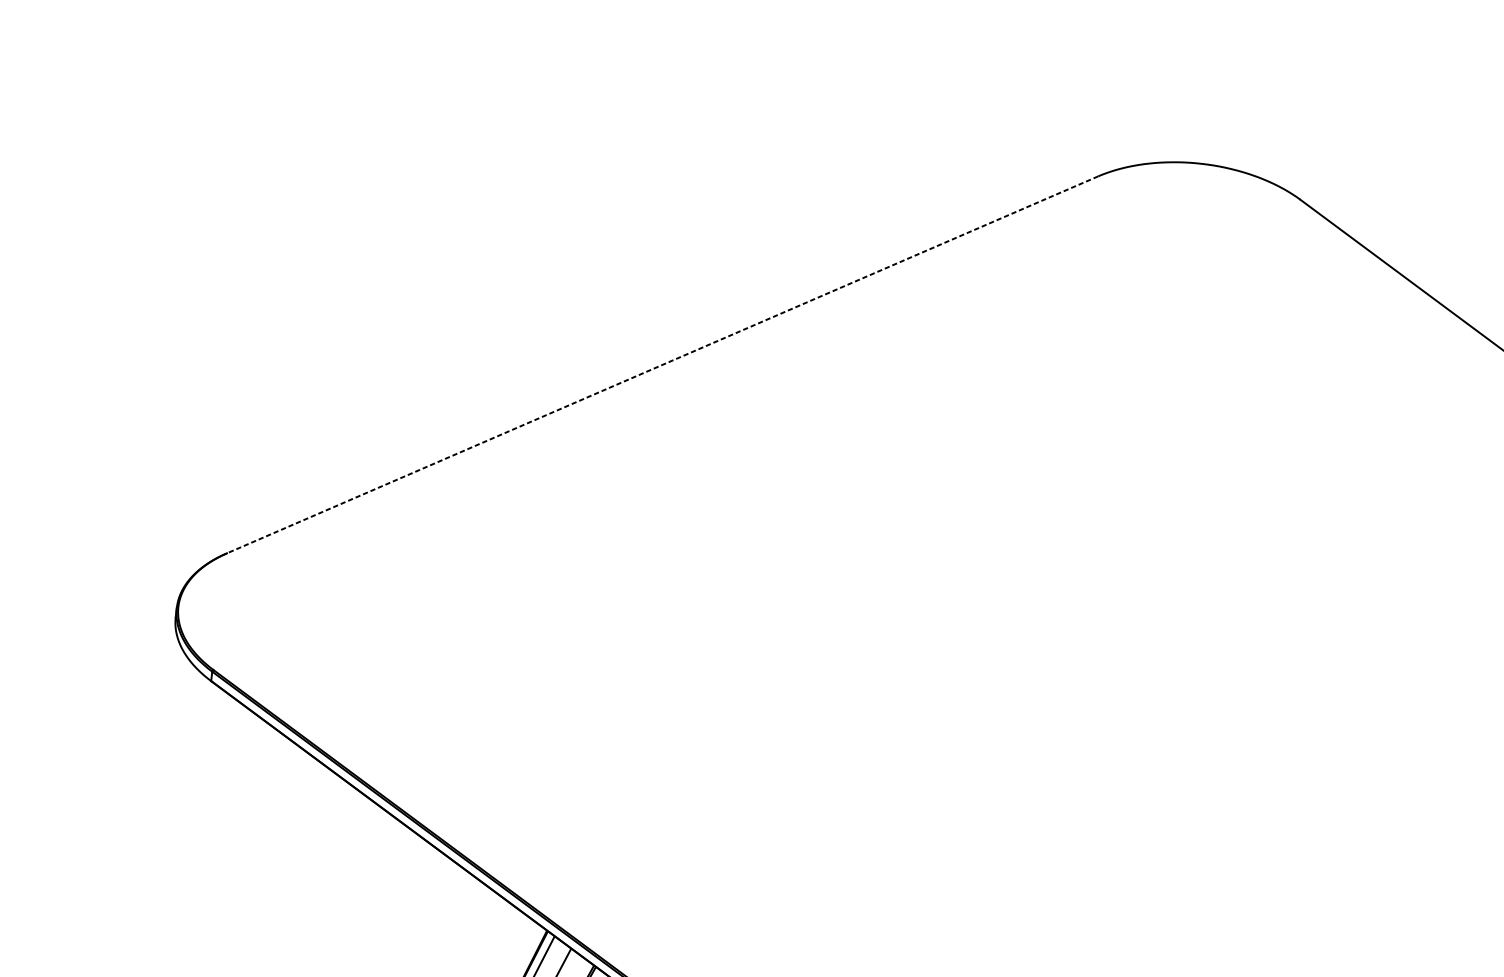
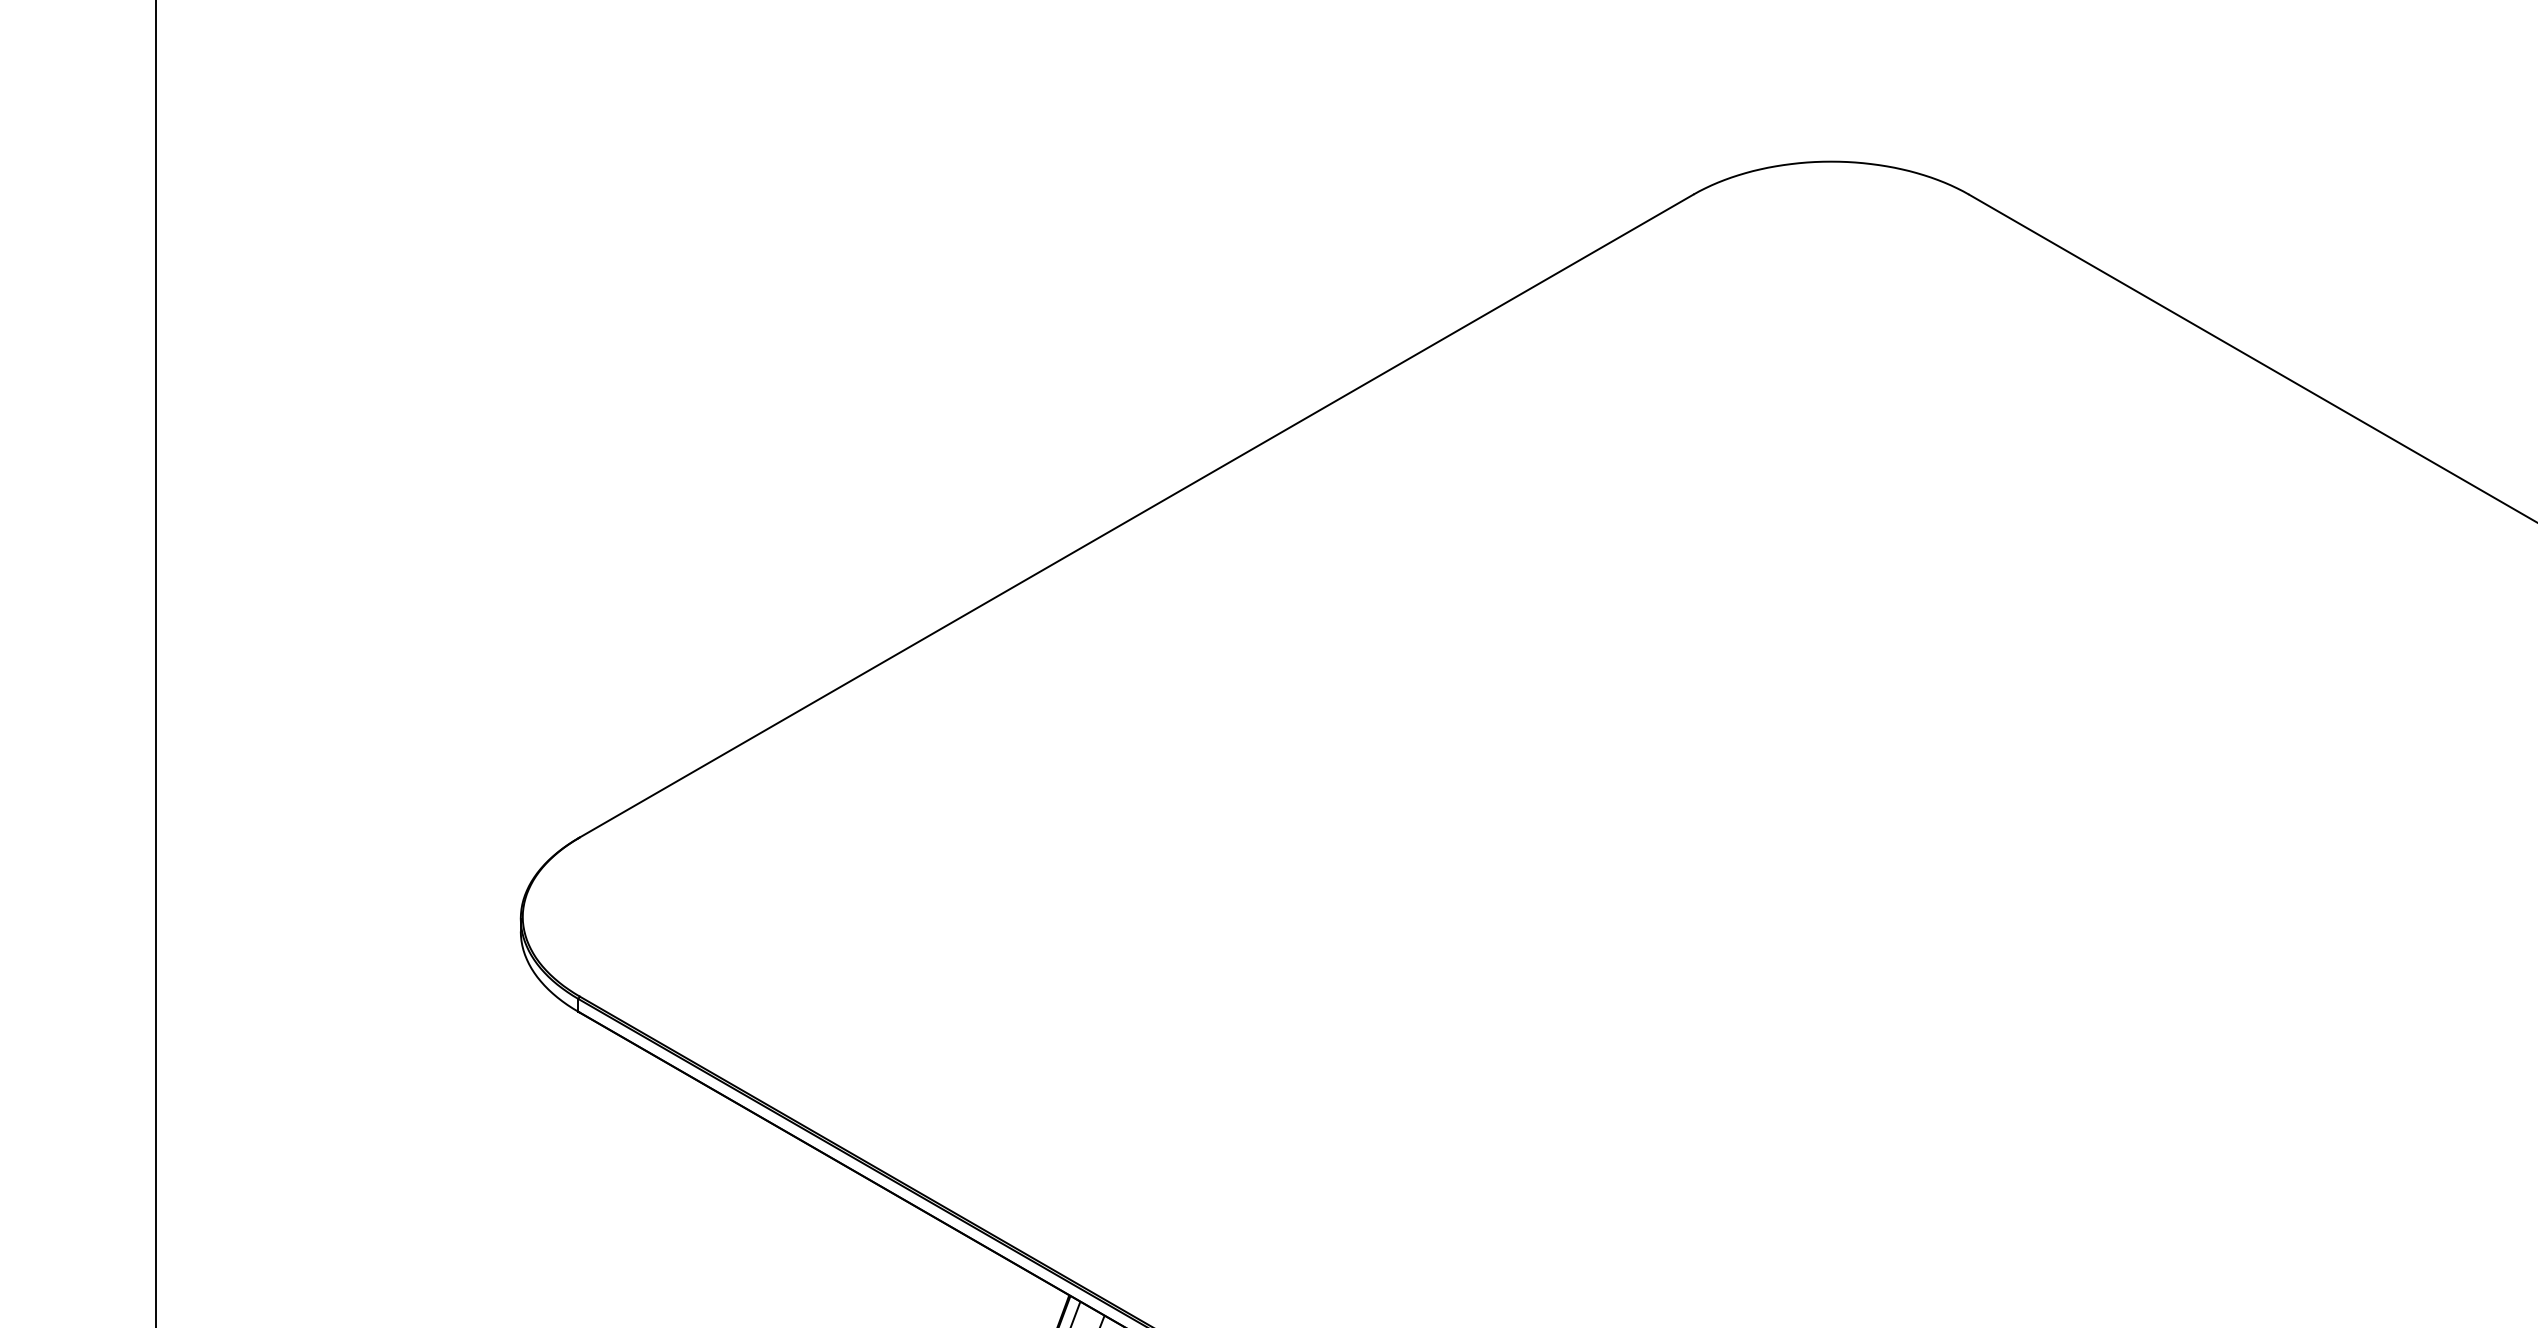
line: (662, 365) -> (1136, 516), dashed -> solid

